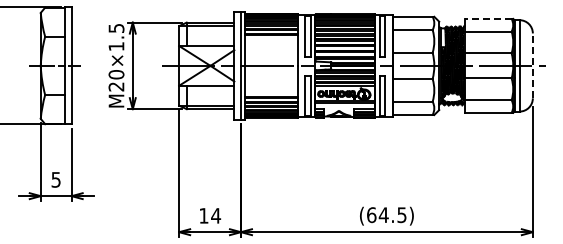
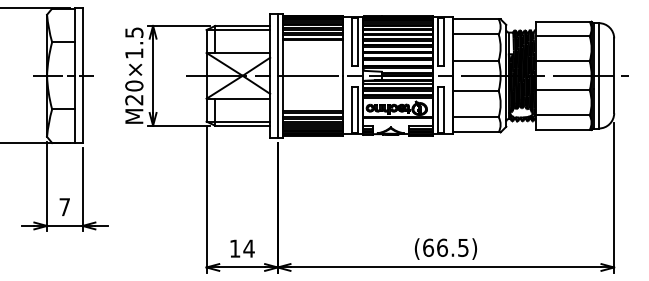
line: (487, 18) -> (561, 21), dashed -> solid
line: (532, 65) -> (613, 75), dashed -> solid
text: (55, 179) -> (64, 206), 5 -> 7
text: (383, 215) -> (442, 248), (64.5) -> (66.5)

